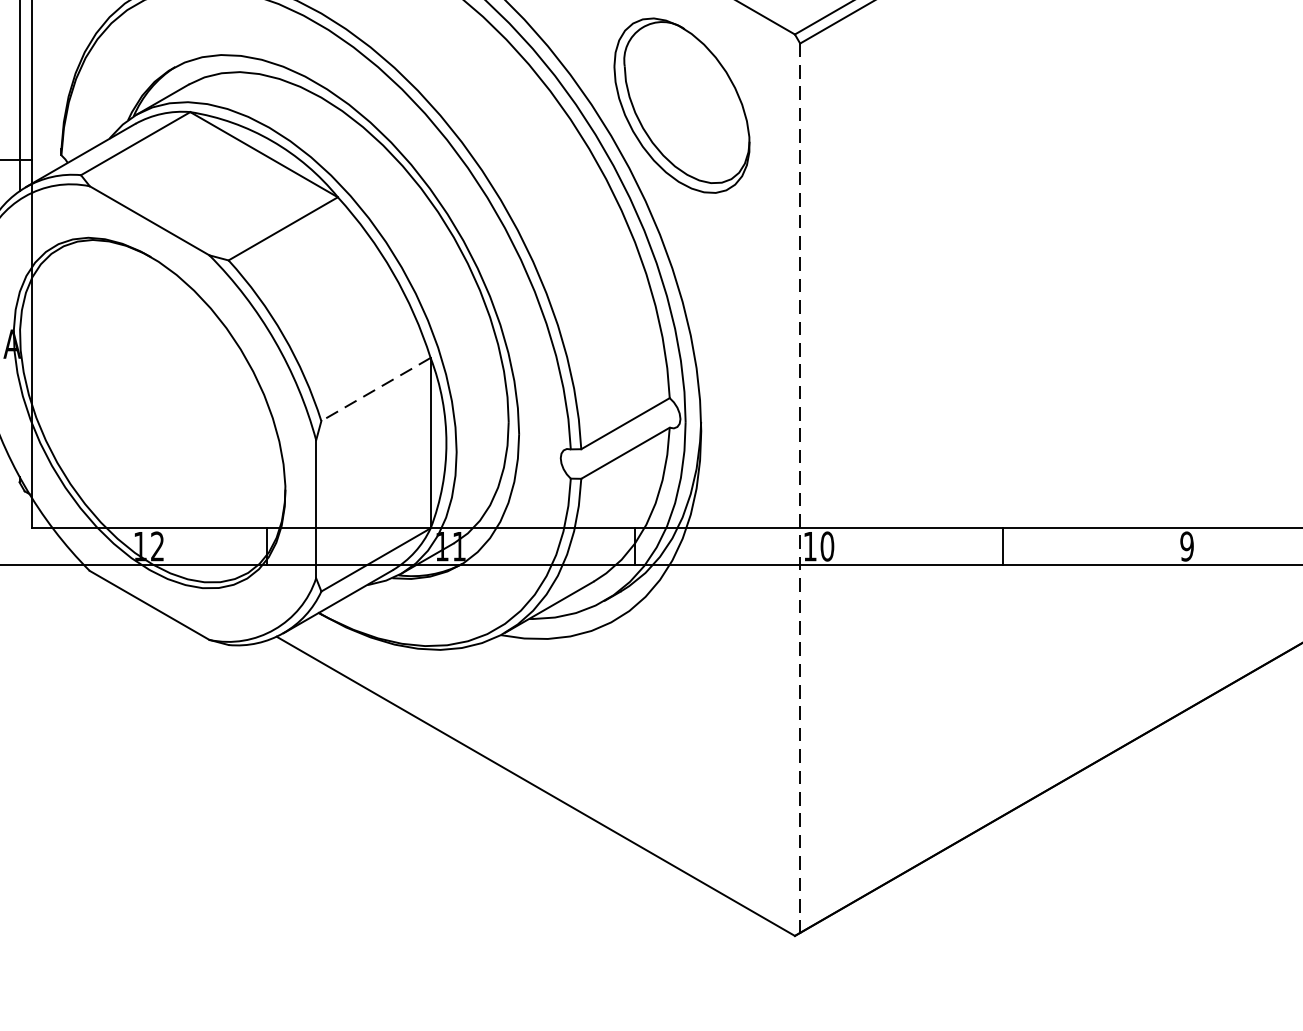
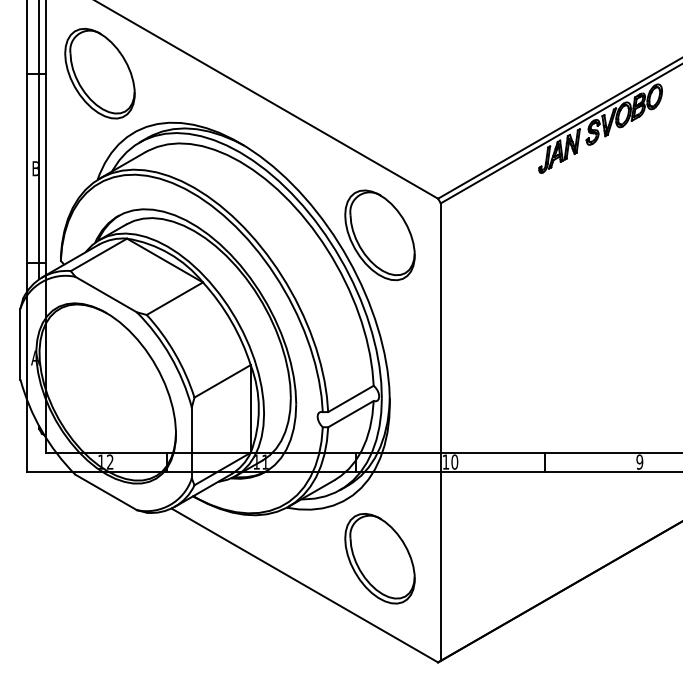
line: (375, 389) -> (222, 381), dashed -> solid
line: (799, 488) -> (440, 432), dashed -> solid
part: (681, 733) -> (379, 558), added

